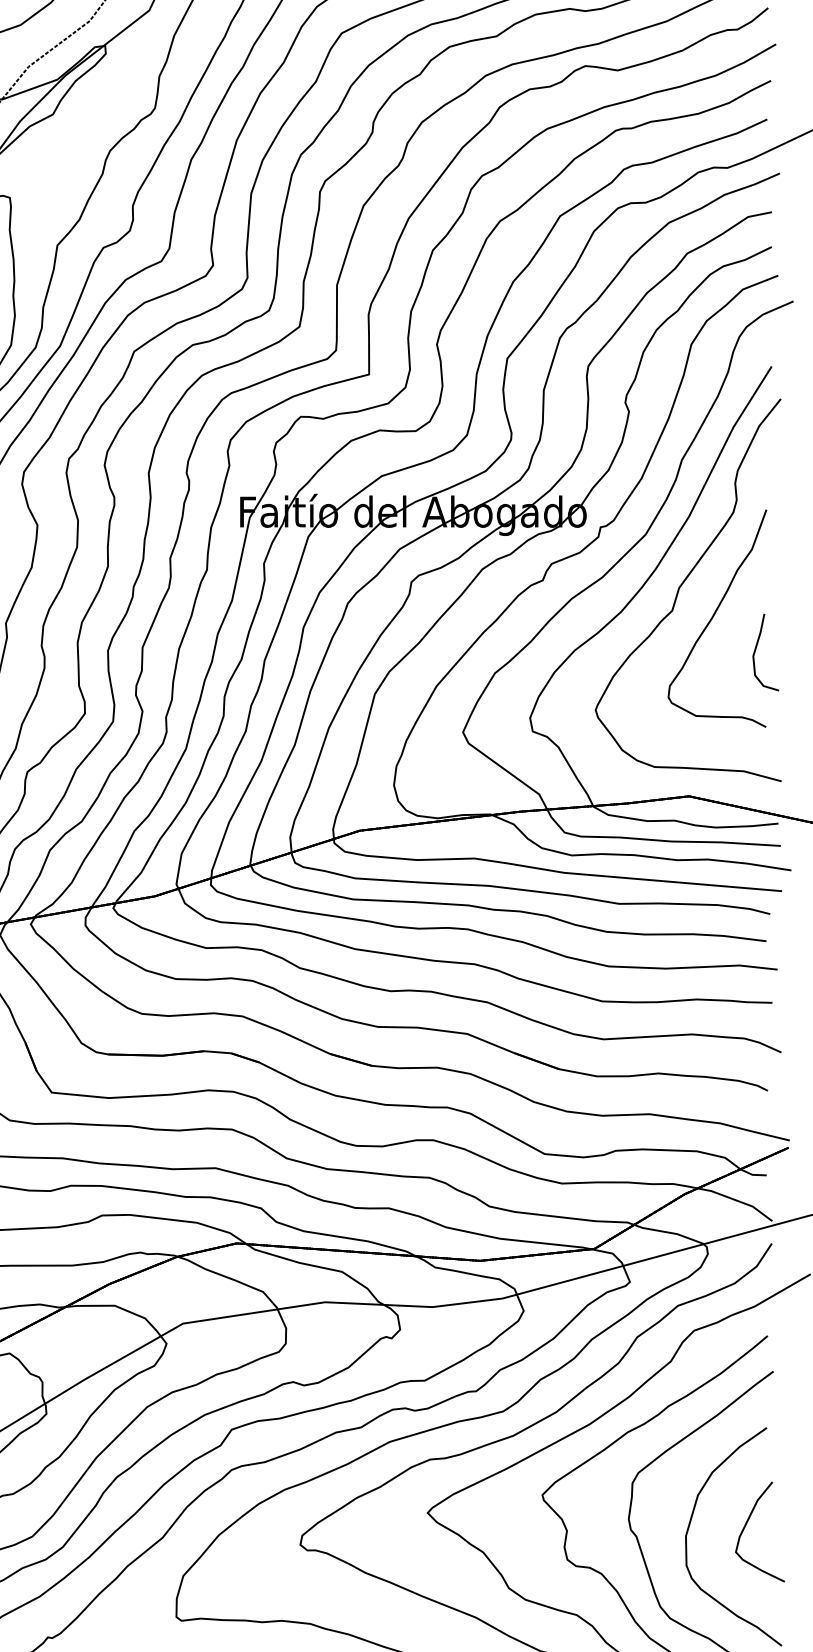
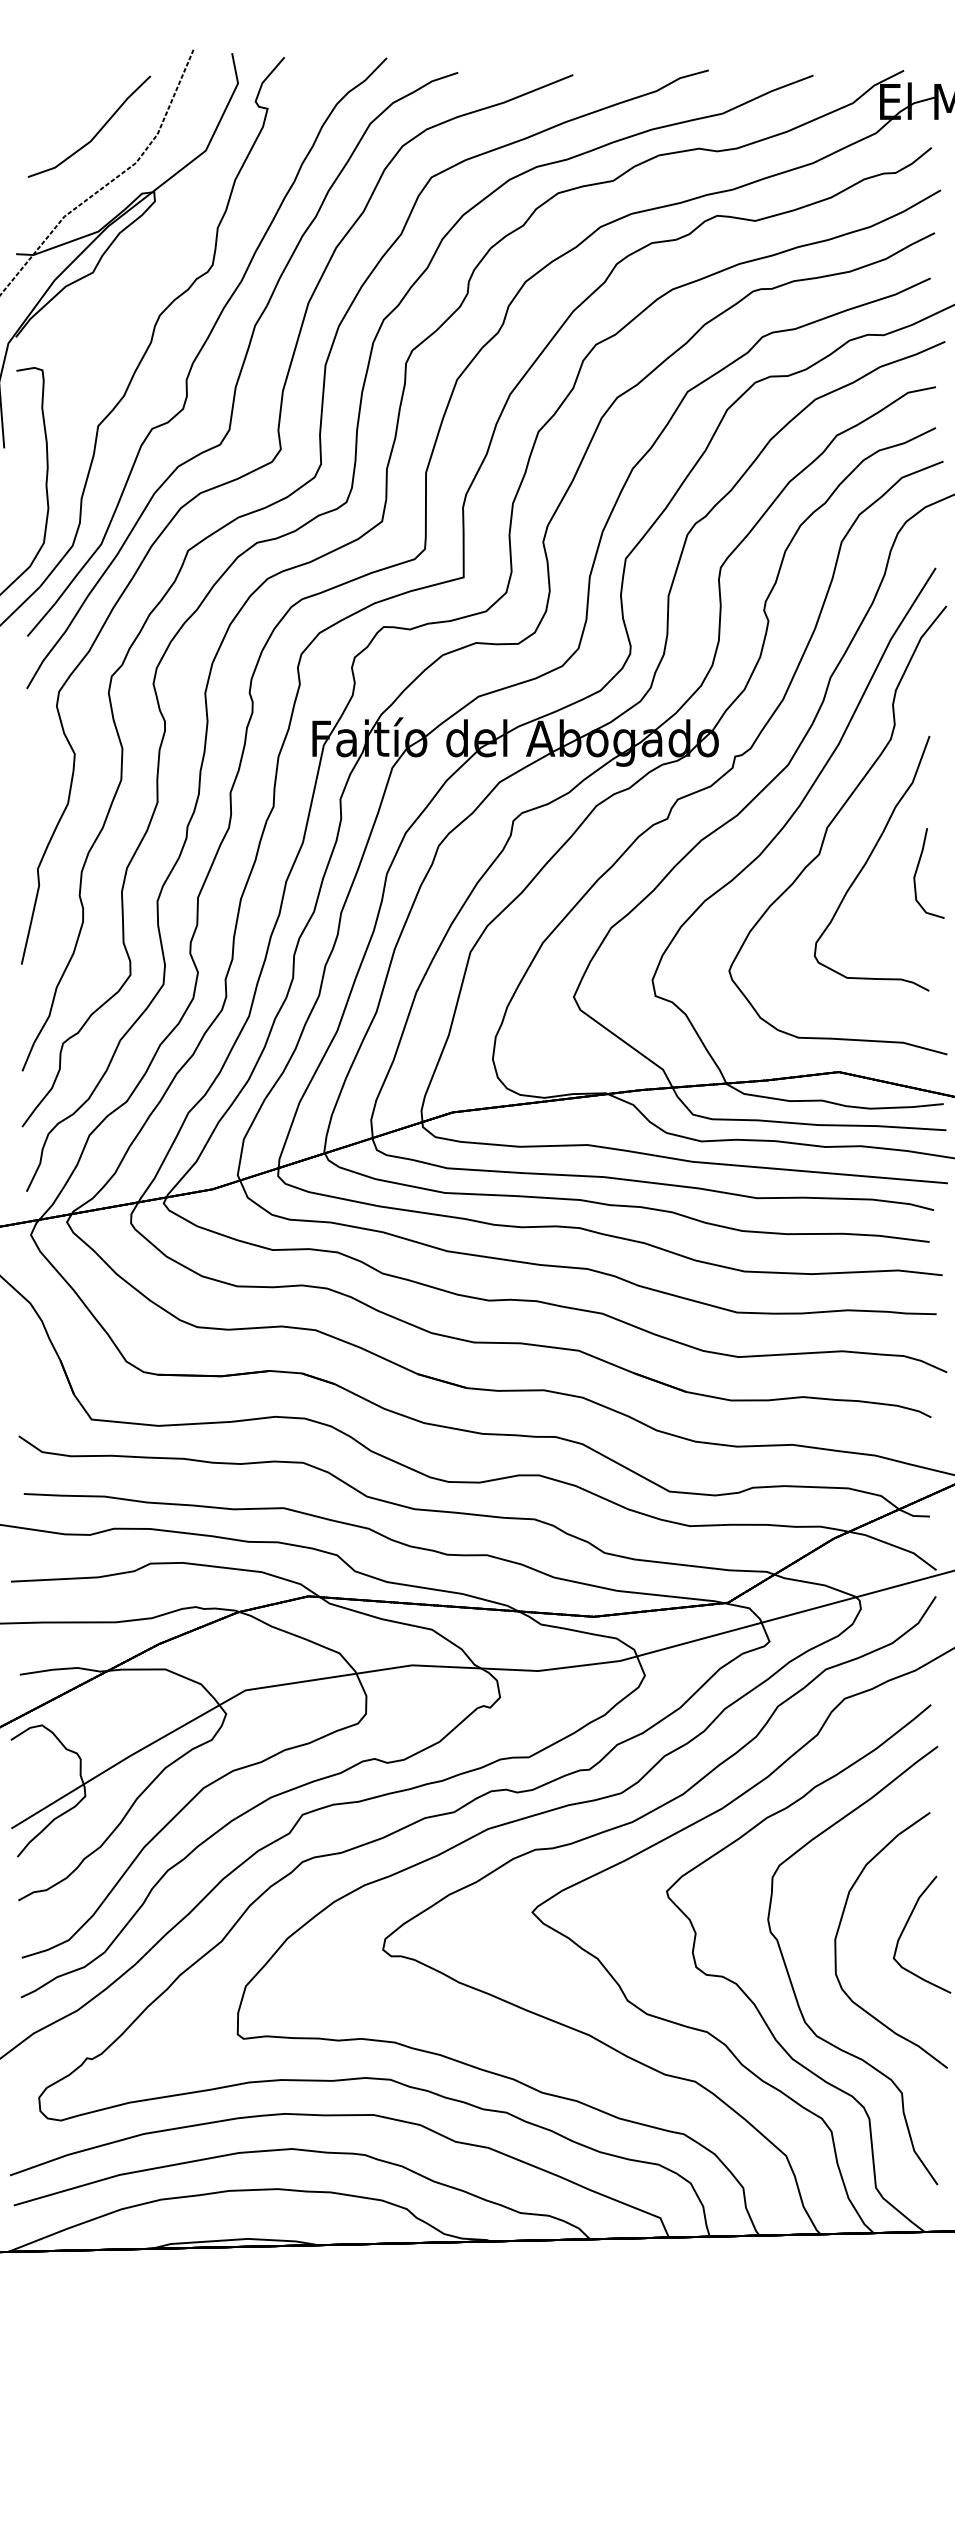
part: (756, 650) -> (917, 871), moved

